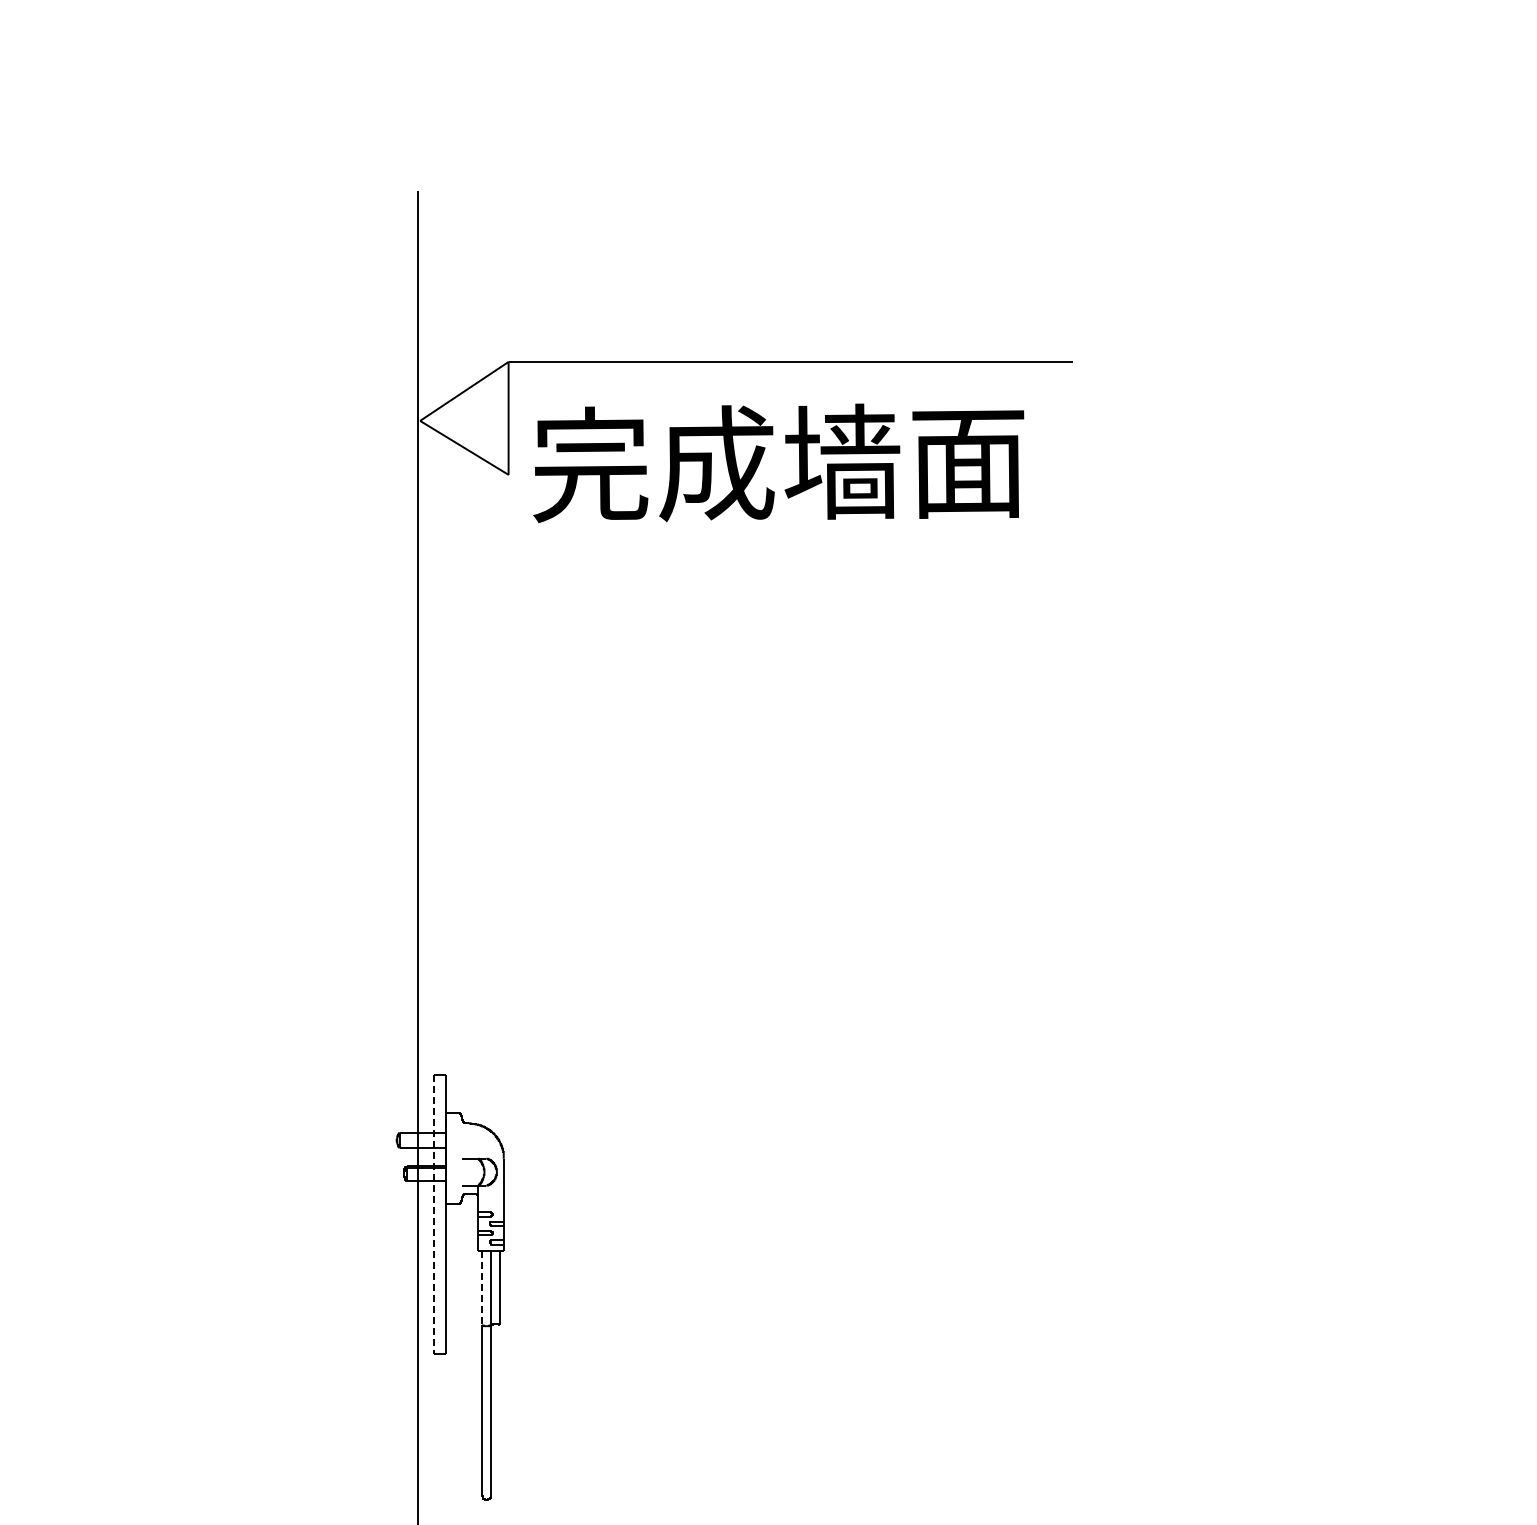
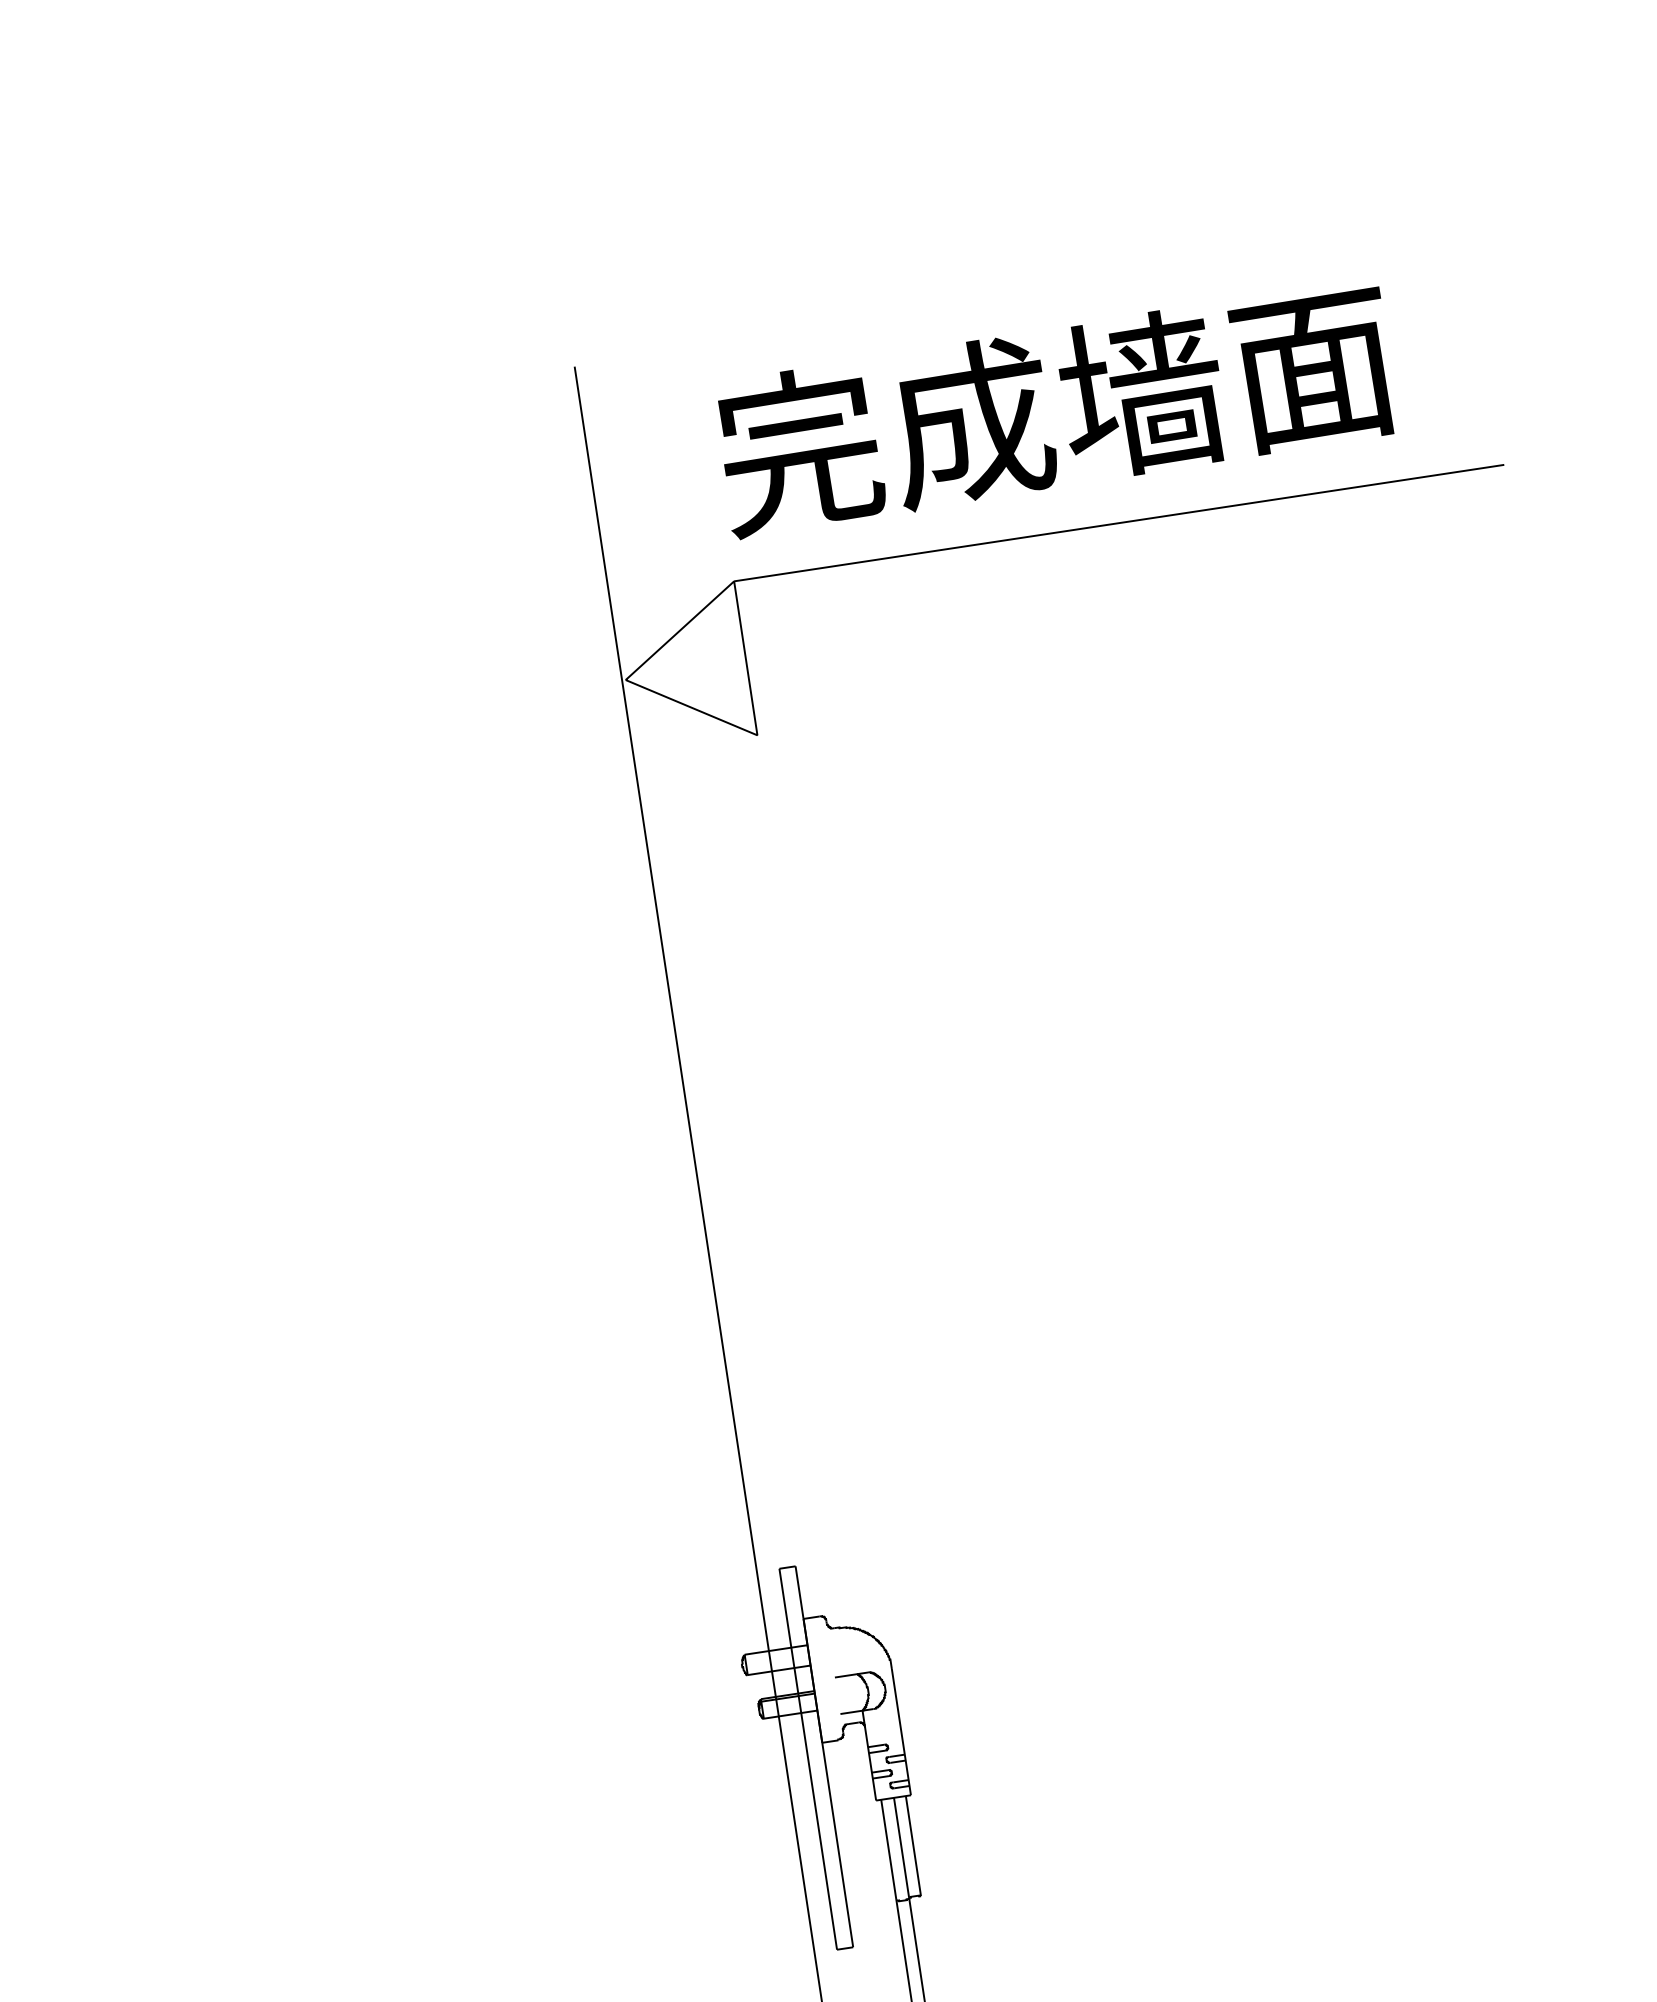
text: (778, 462) -> (1055, 408), moved
line: (433, 1214) -> (807, 1759), dashed -> solid
line: (481, 1288) -> (888, 1850), dashed -> solid

